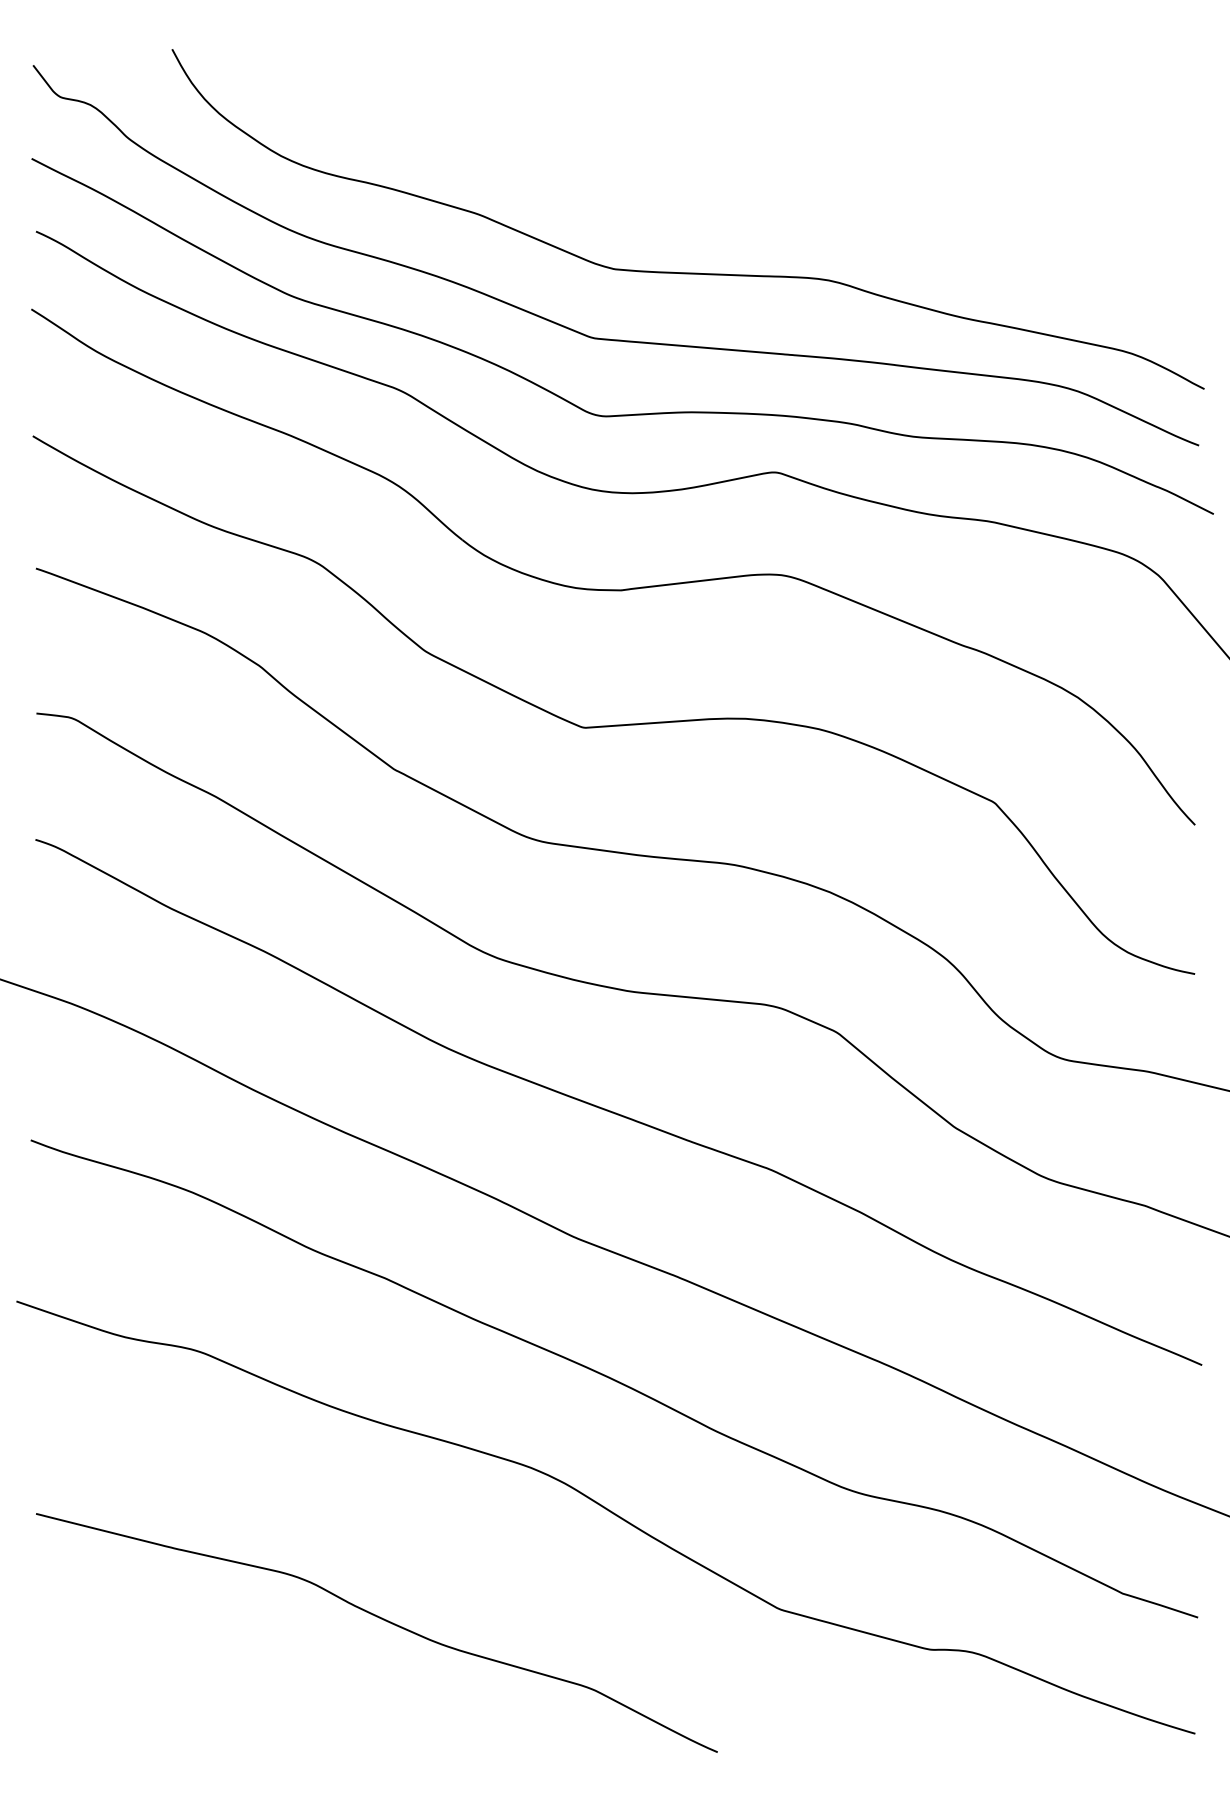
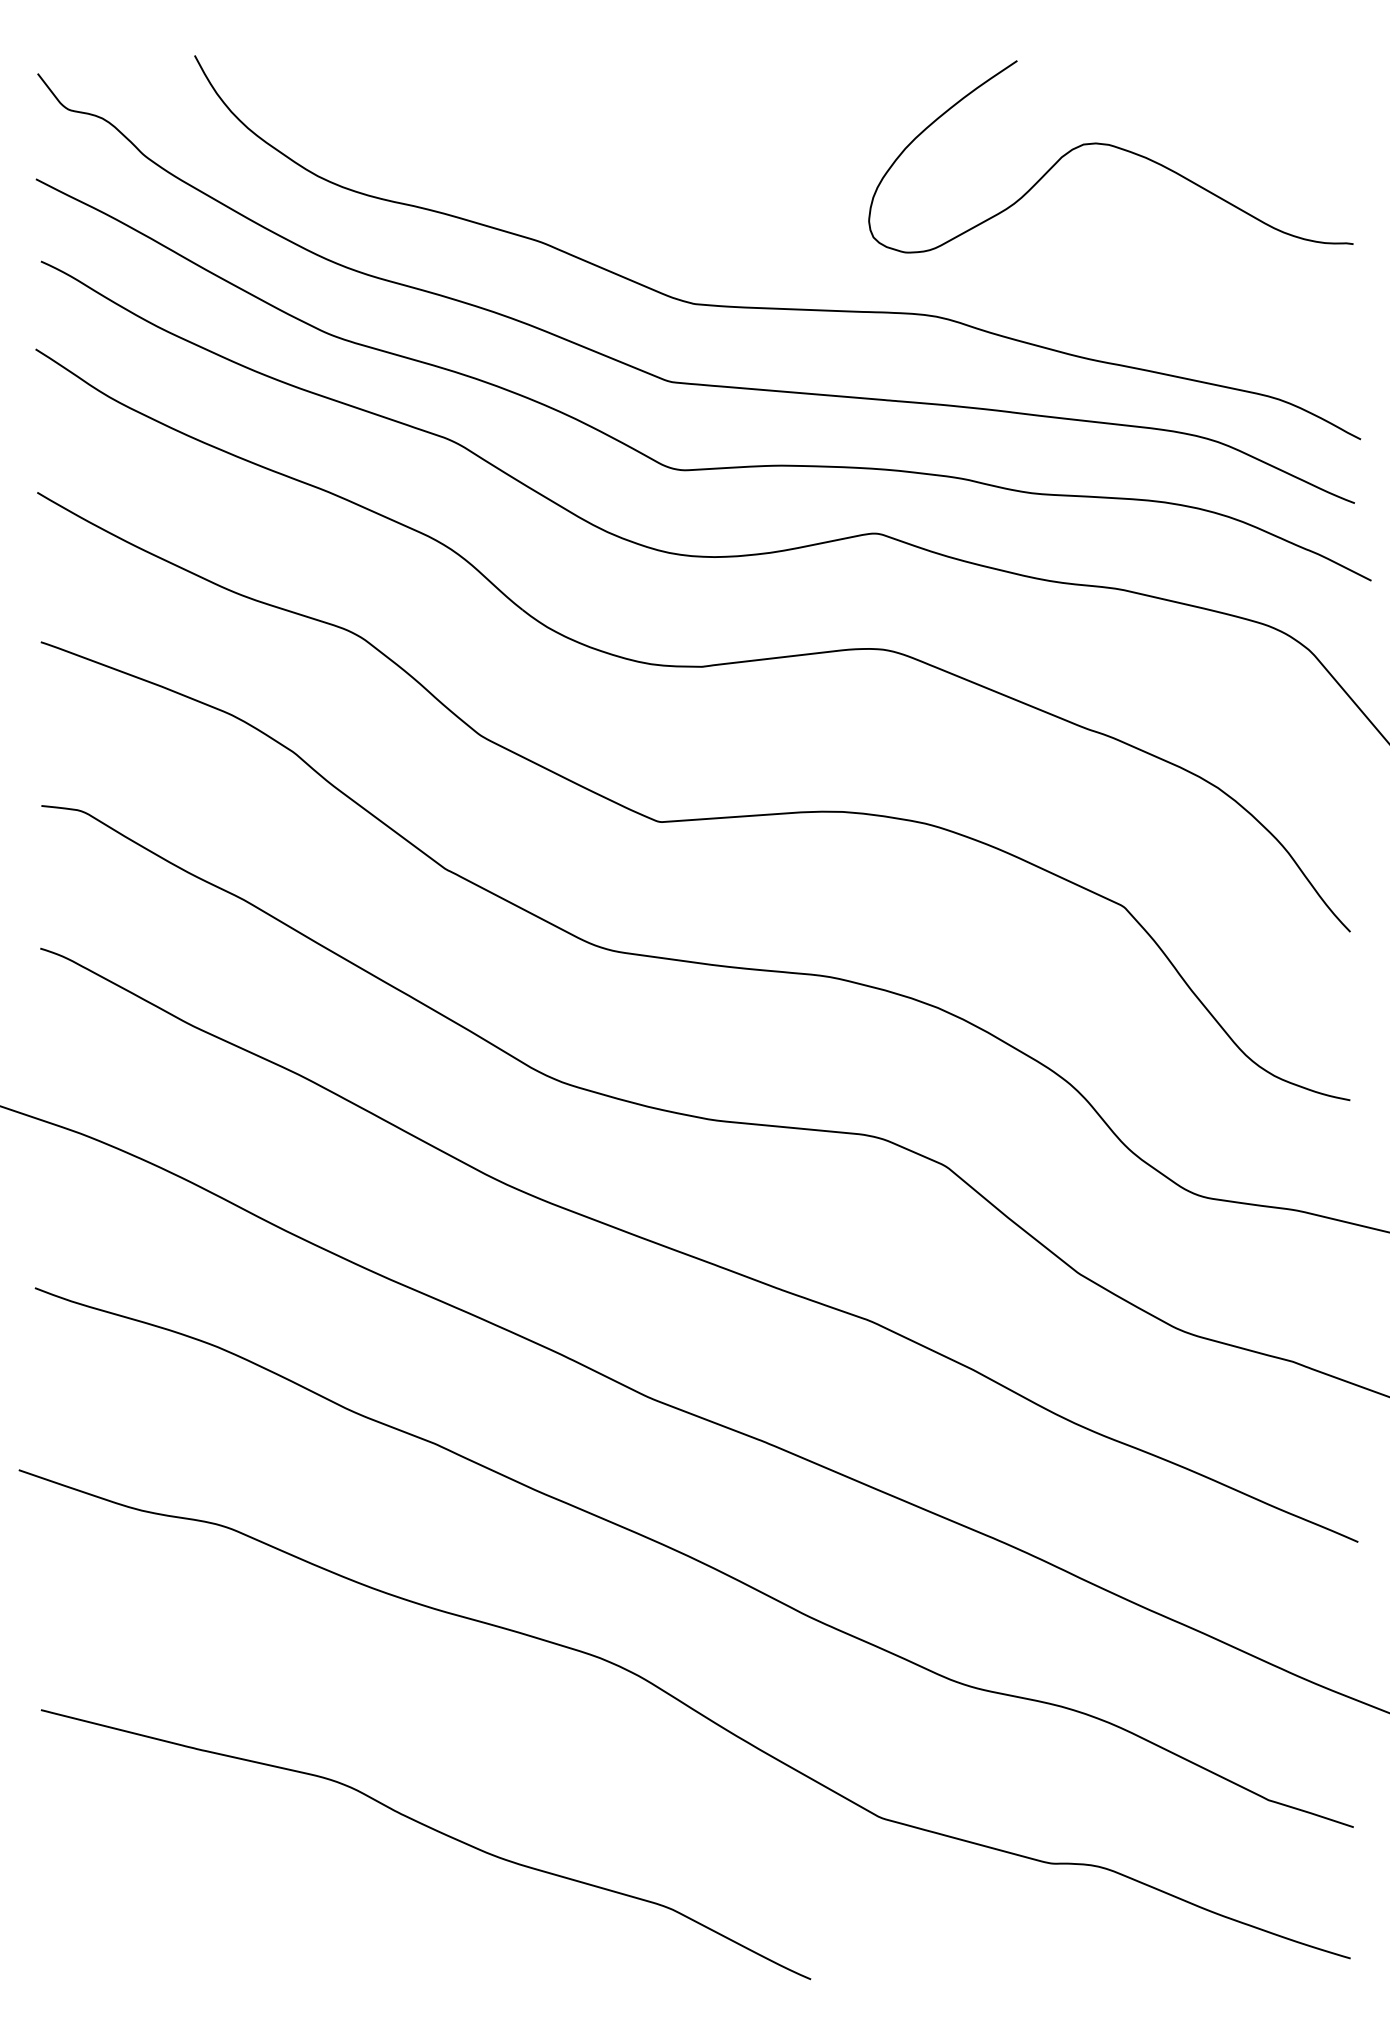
curve: (984, 130) -> (1112, 147), added

